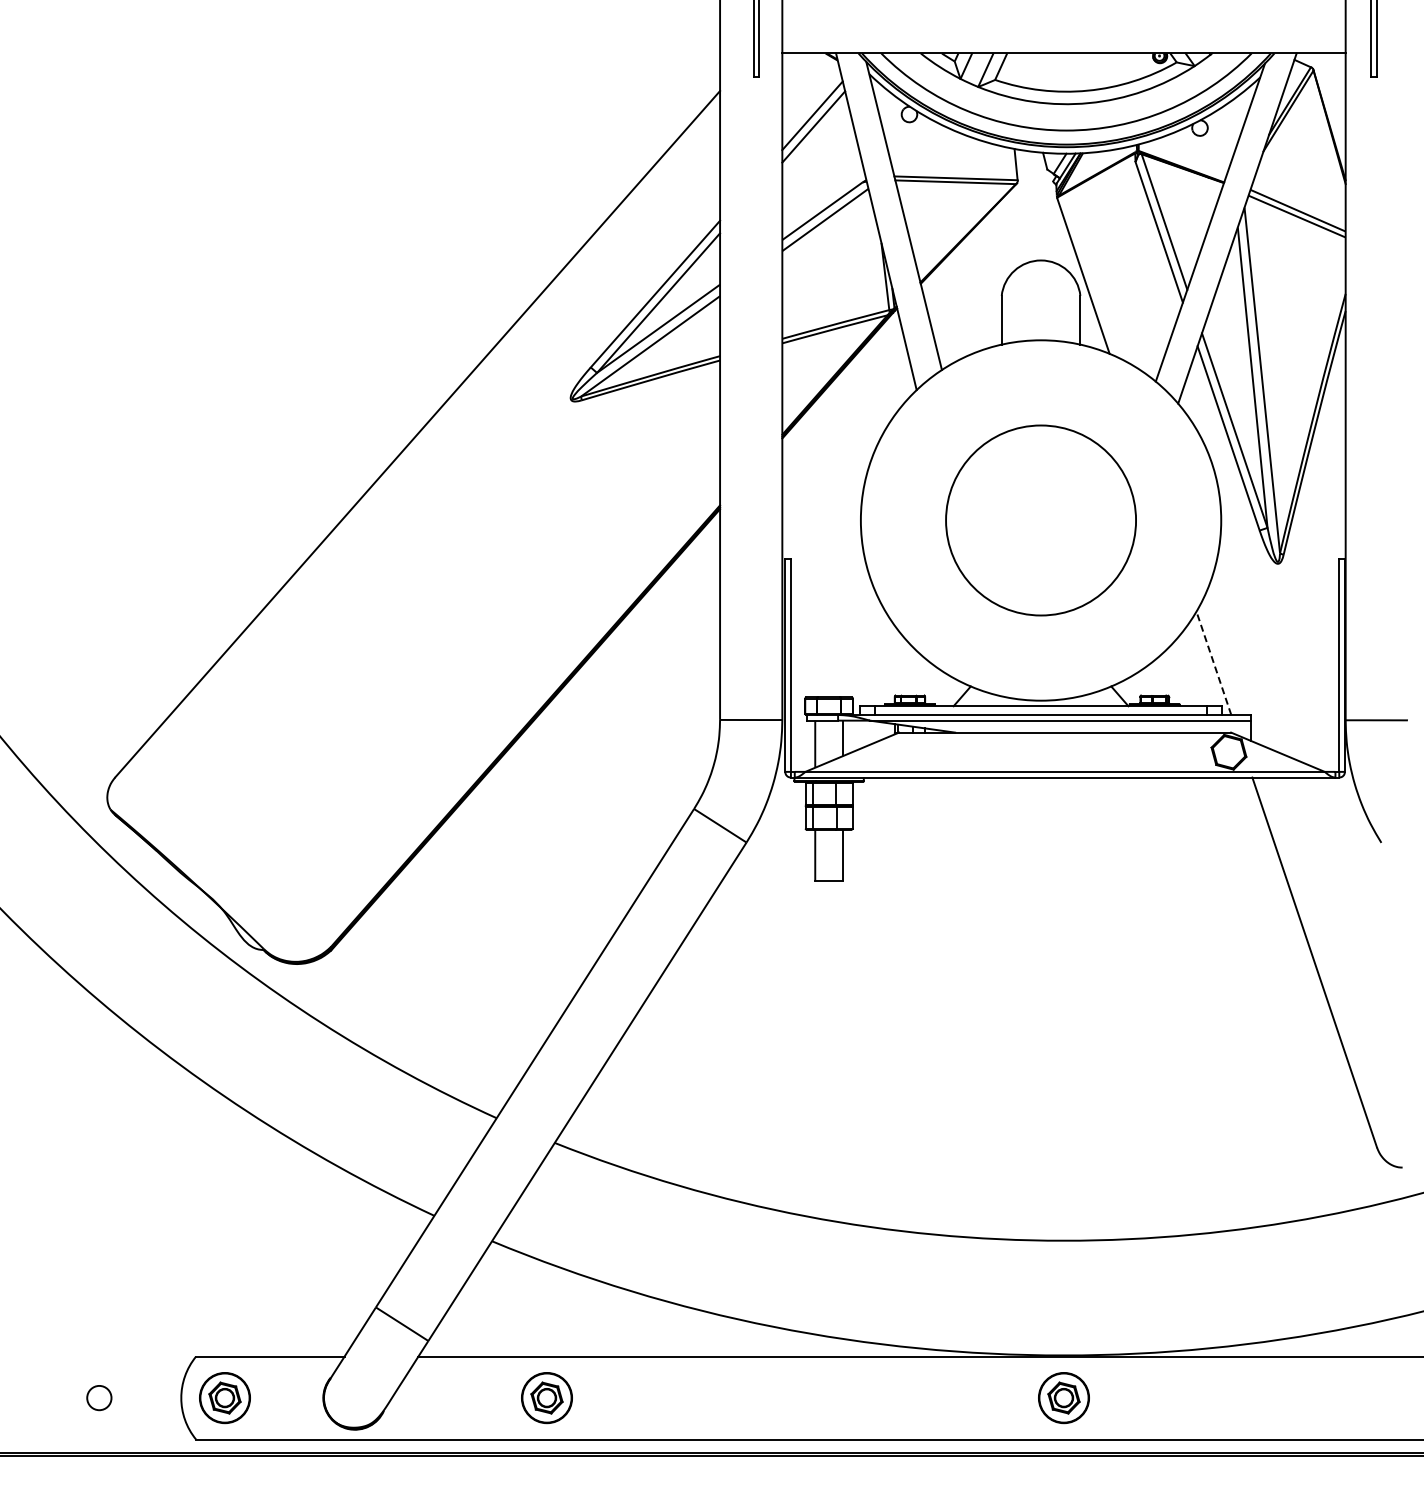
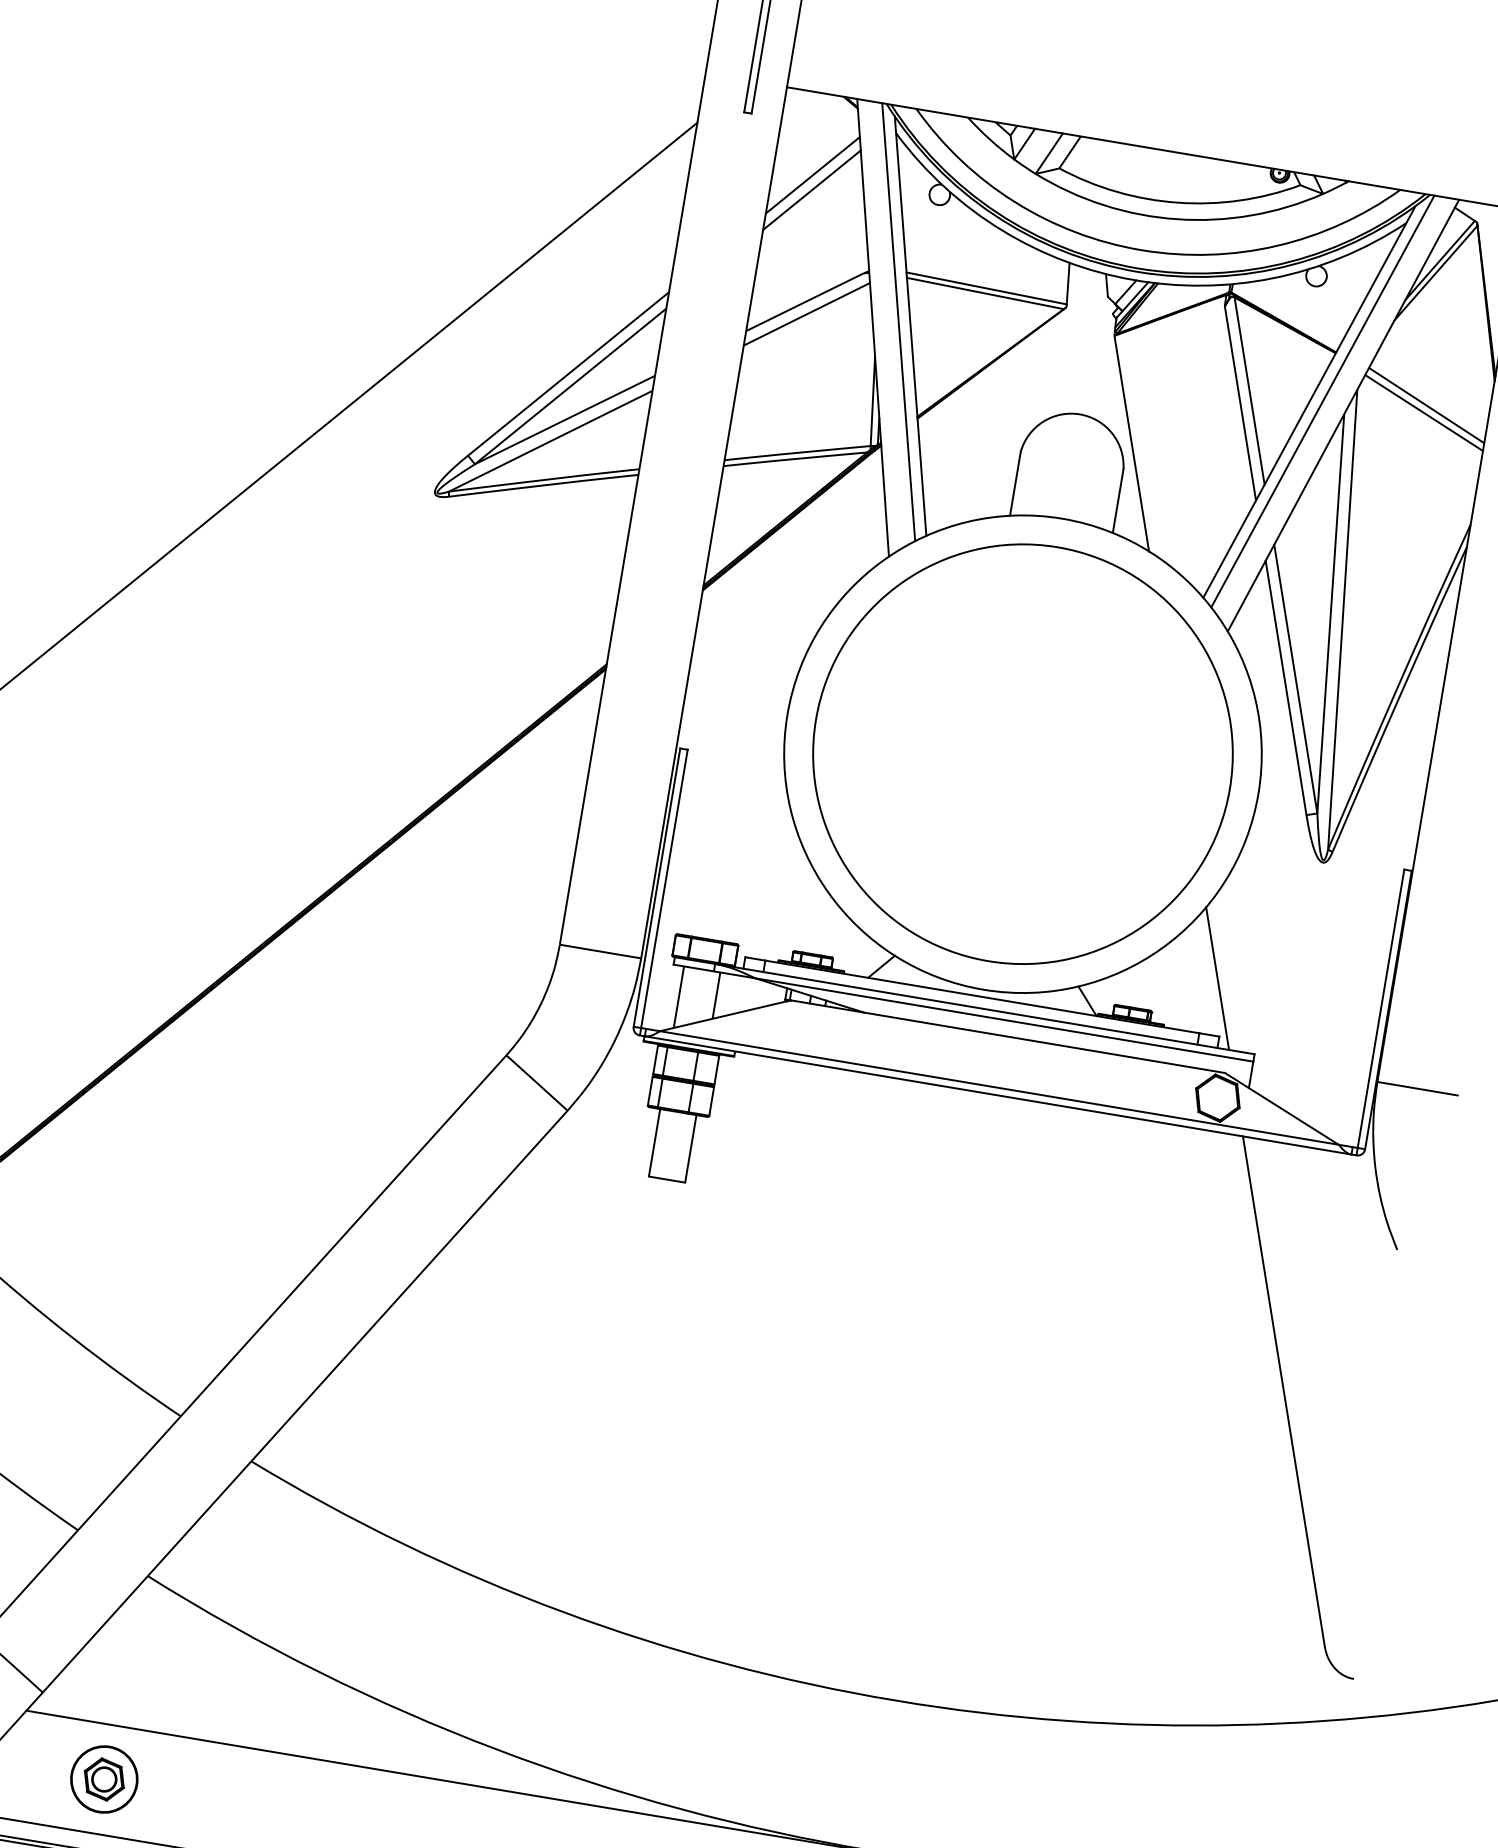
line: (894, 214) -> (898, 322), added
line: (1219, 220) -> (1321, 401), added
circle: (1040, 520) -> (1022, 754), size x1.67
line: (1213, 663) -> (1217, 978), dashed -> solid
part: (546, 1398) -> (103, 1779), moved

